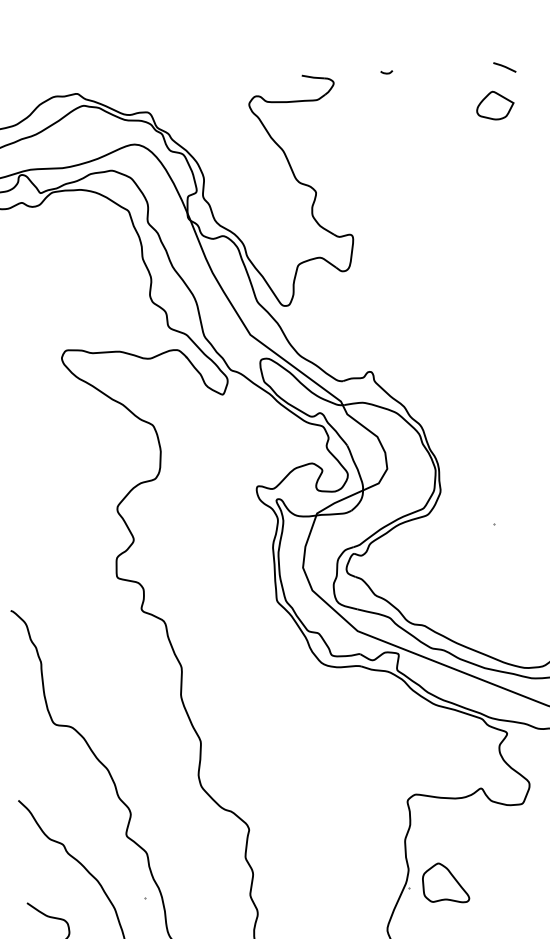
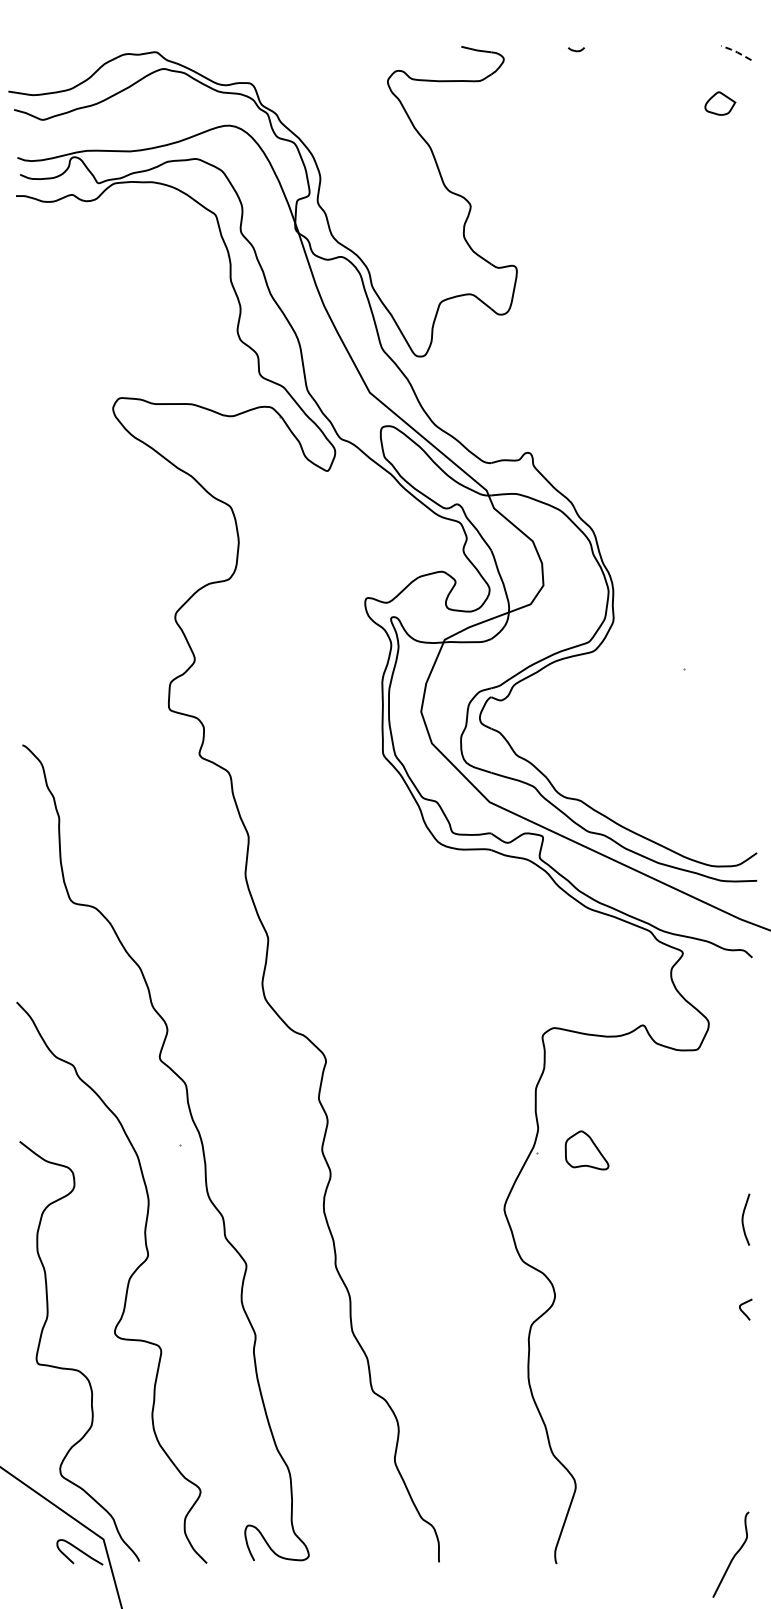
line: (504, 67) -> (736, 52), solid -> dashed
part: (495, 105) -> (720, 103), size x0.6
part: (445, 883) -> (586, 1150), size x0.7

